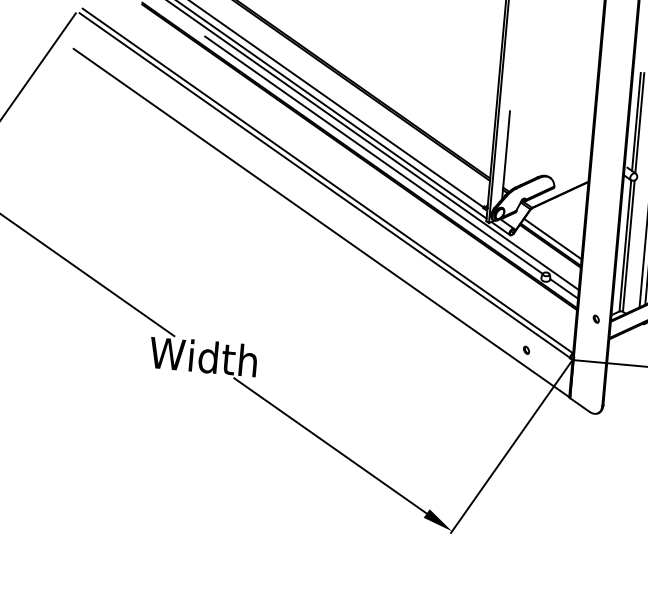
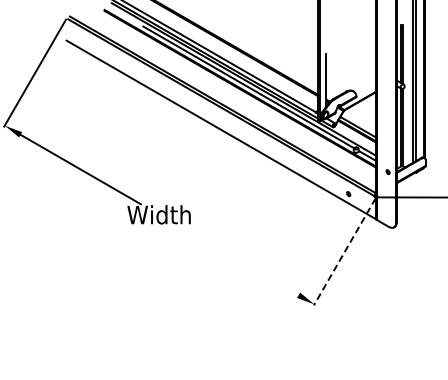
line: (330, 445) -> (238, 260), removed
line: (510, 446) -> (344, 251), solid -> dashed

